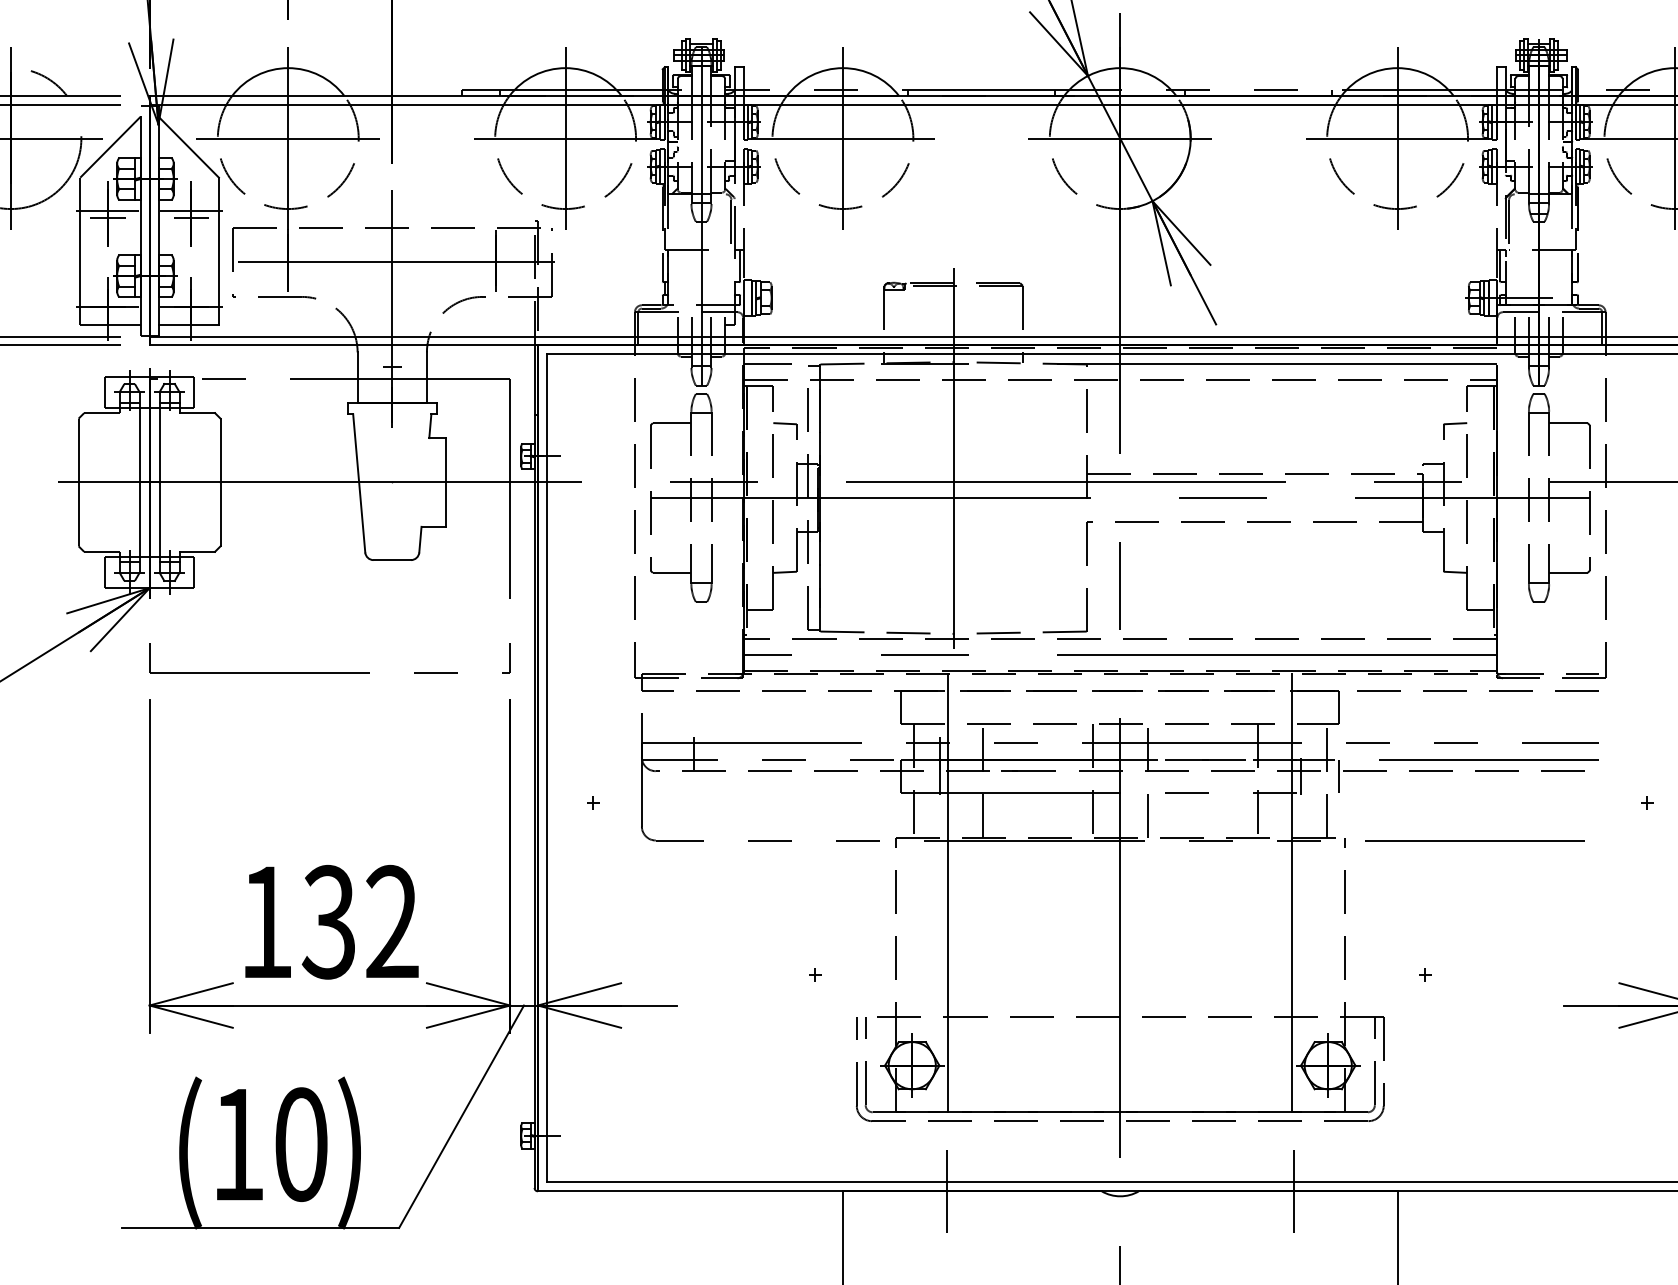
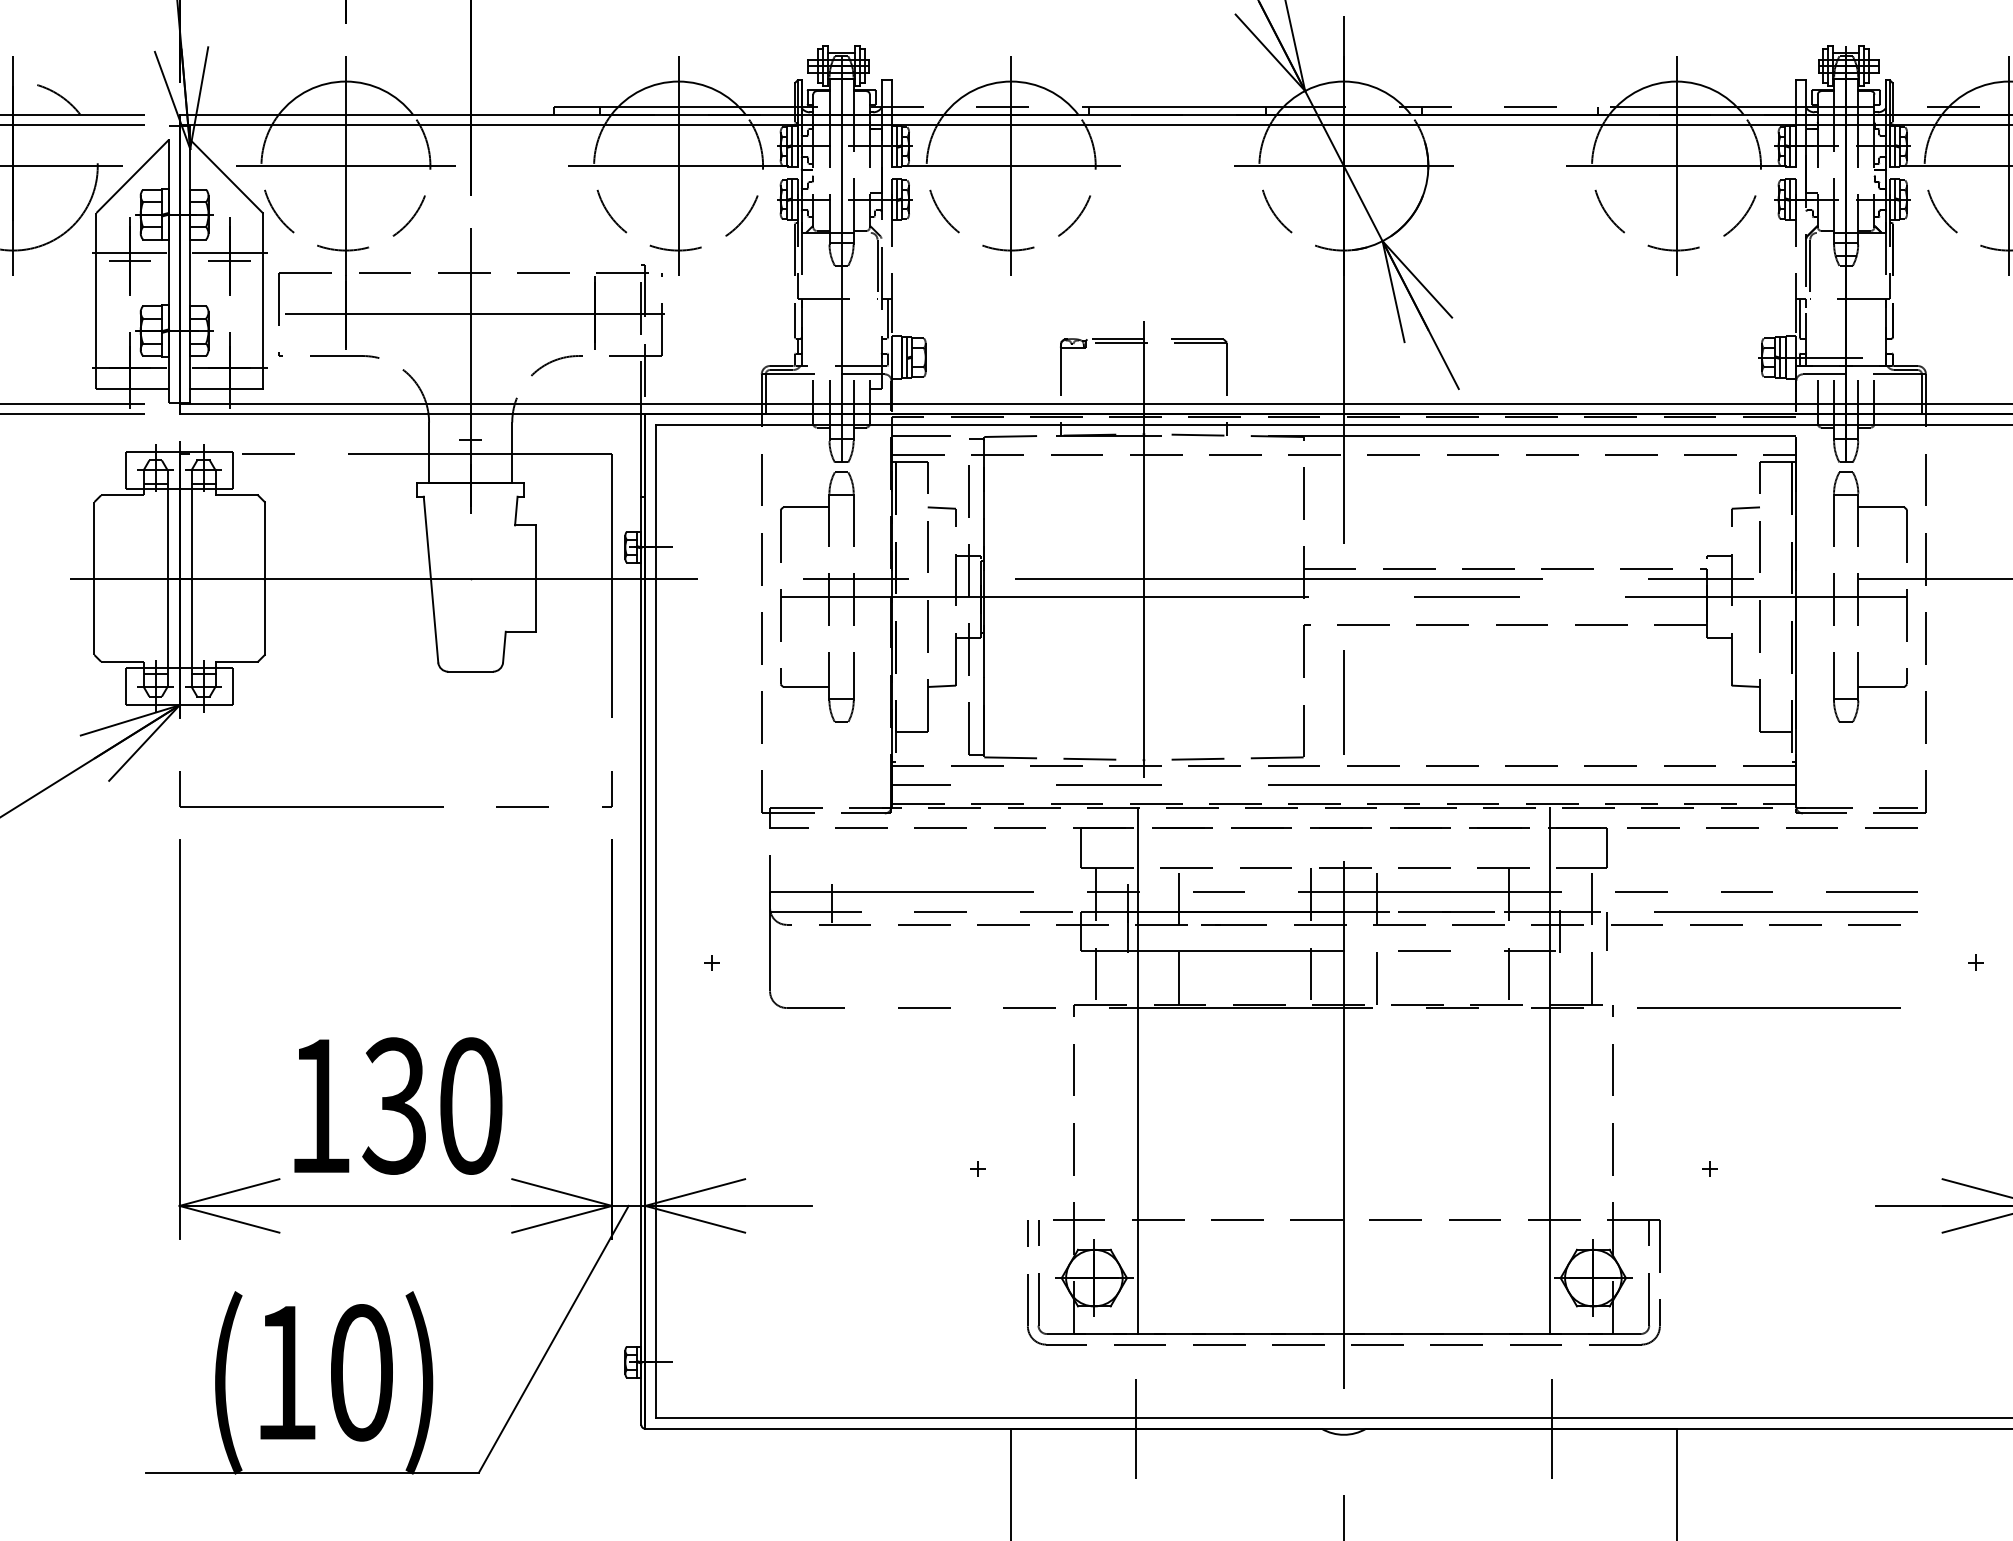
text: (392, 921) -> (470, 1105), 132 -> 130

